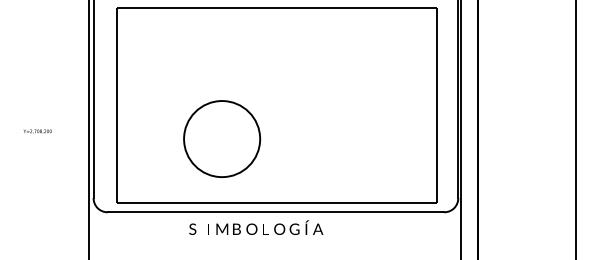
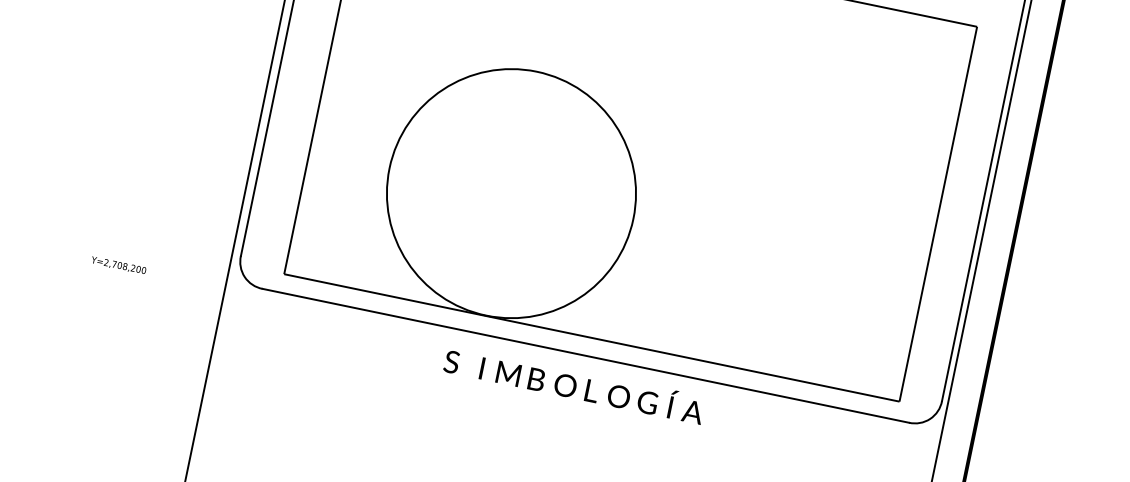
text: (37, 131) -> (118, 265), moved
circle: (221, 138) -> (510, 192), size x1.67
text: (256, 227) -> (575, 384), moved

